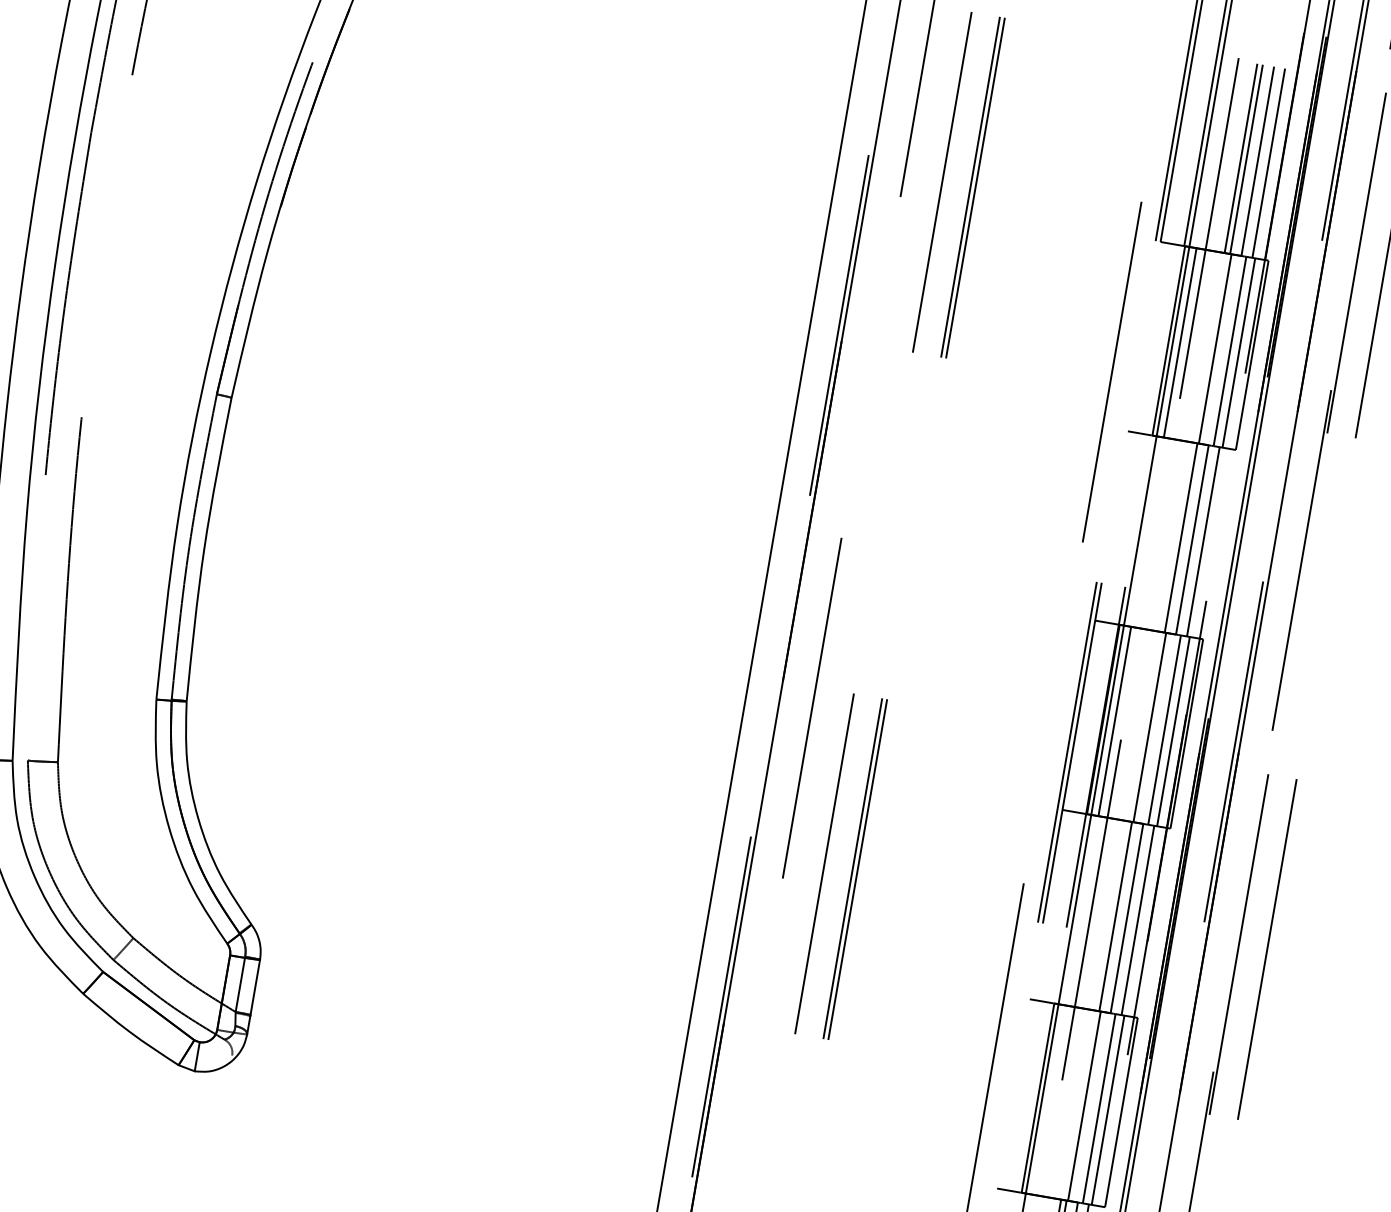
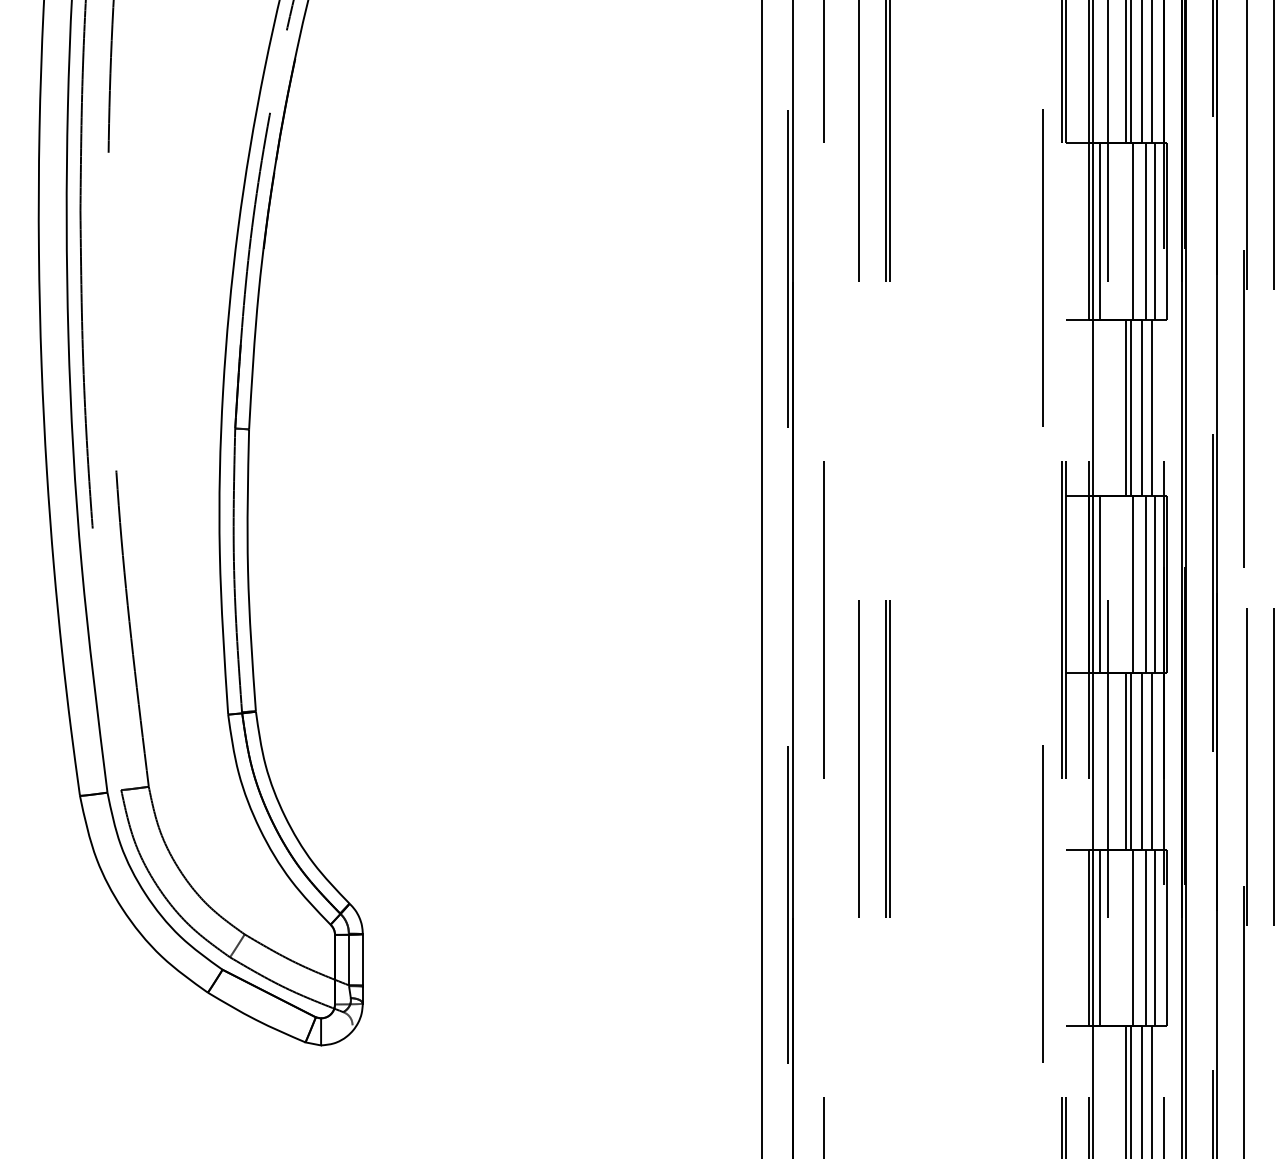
line: (1175, 536) -> (1126, 407), added
line: (1110, 915) -> (1126, 760), added
line: (1048, 1099) -> (1099, 937), added

